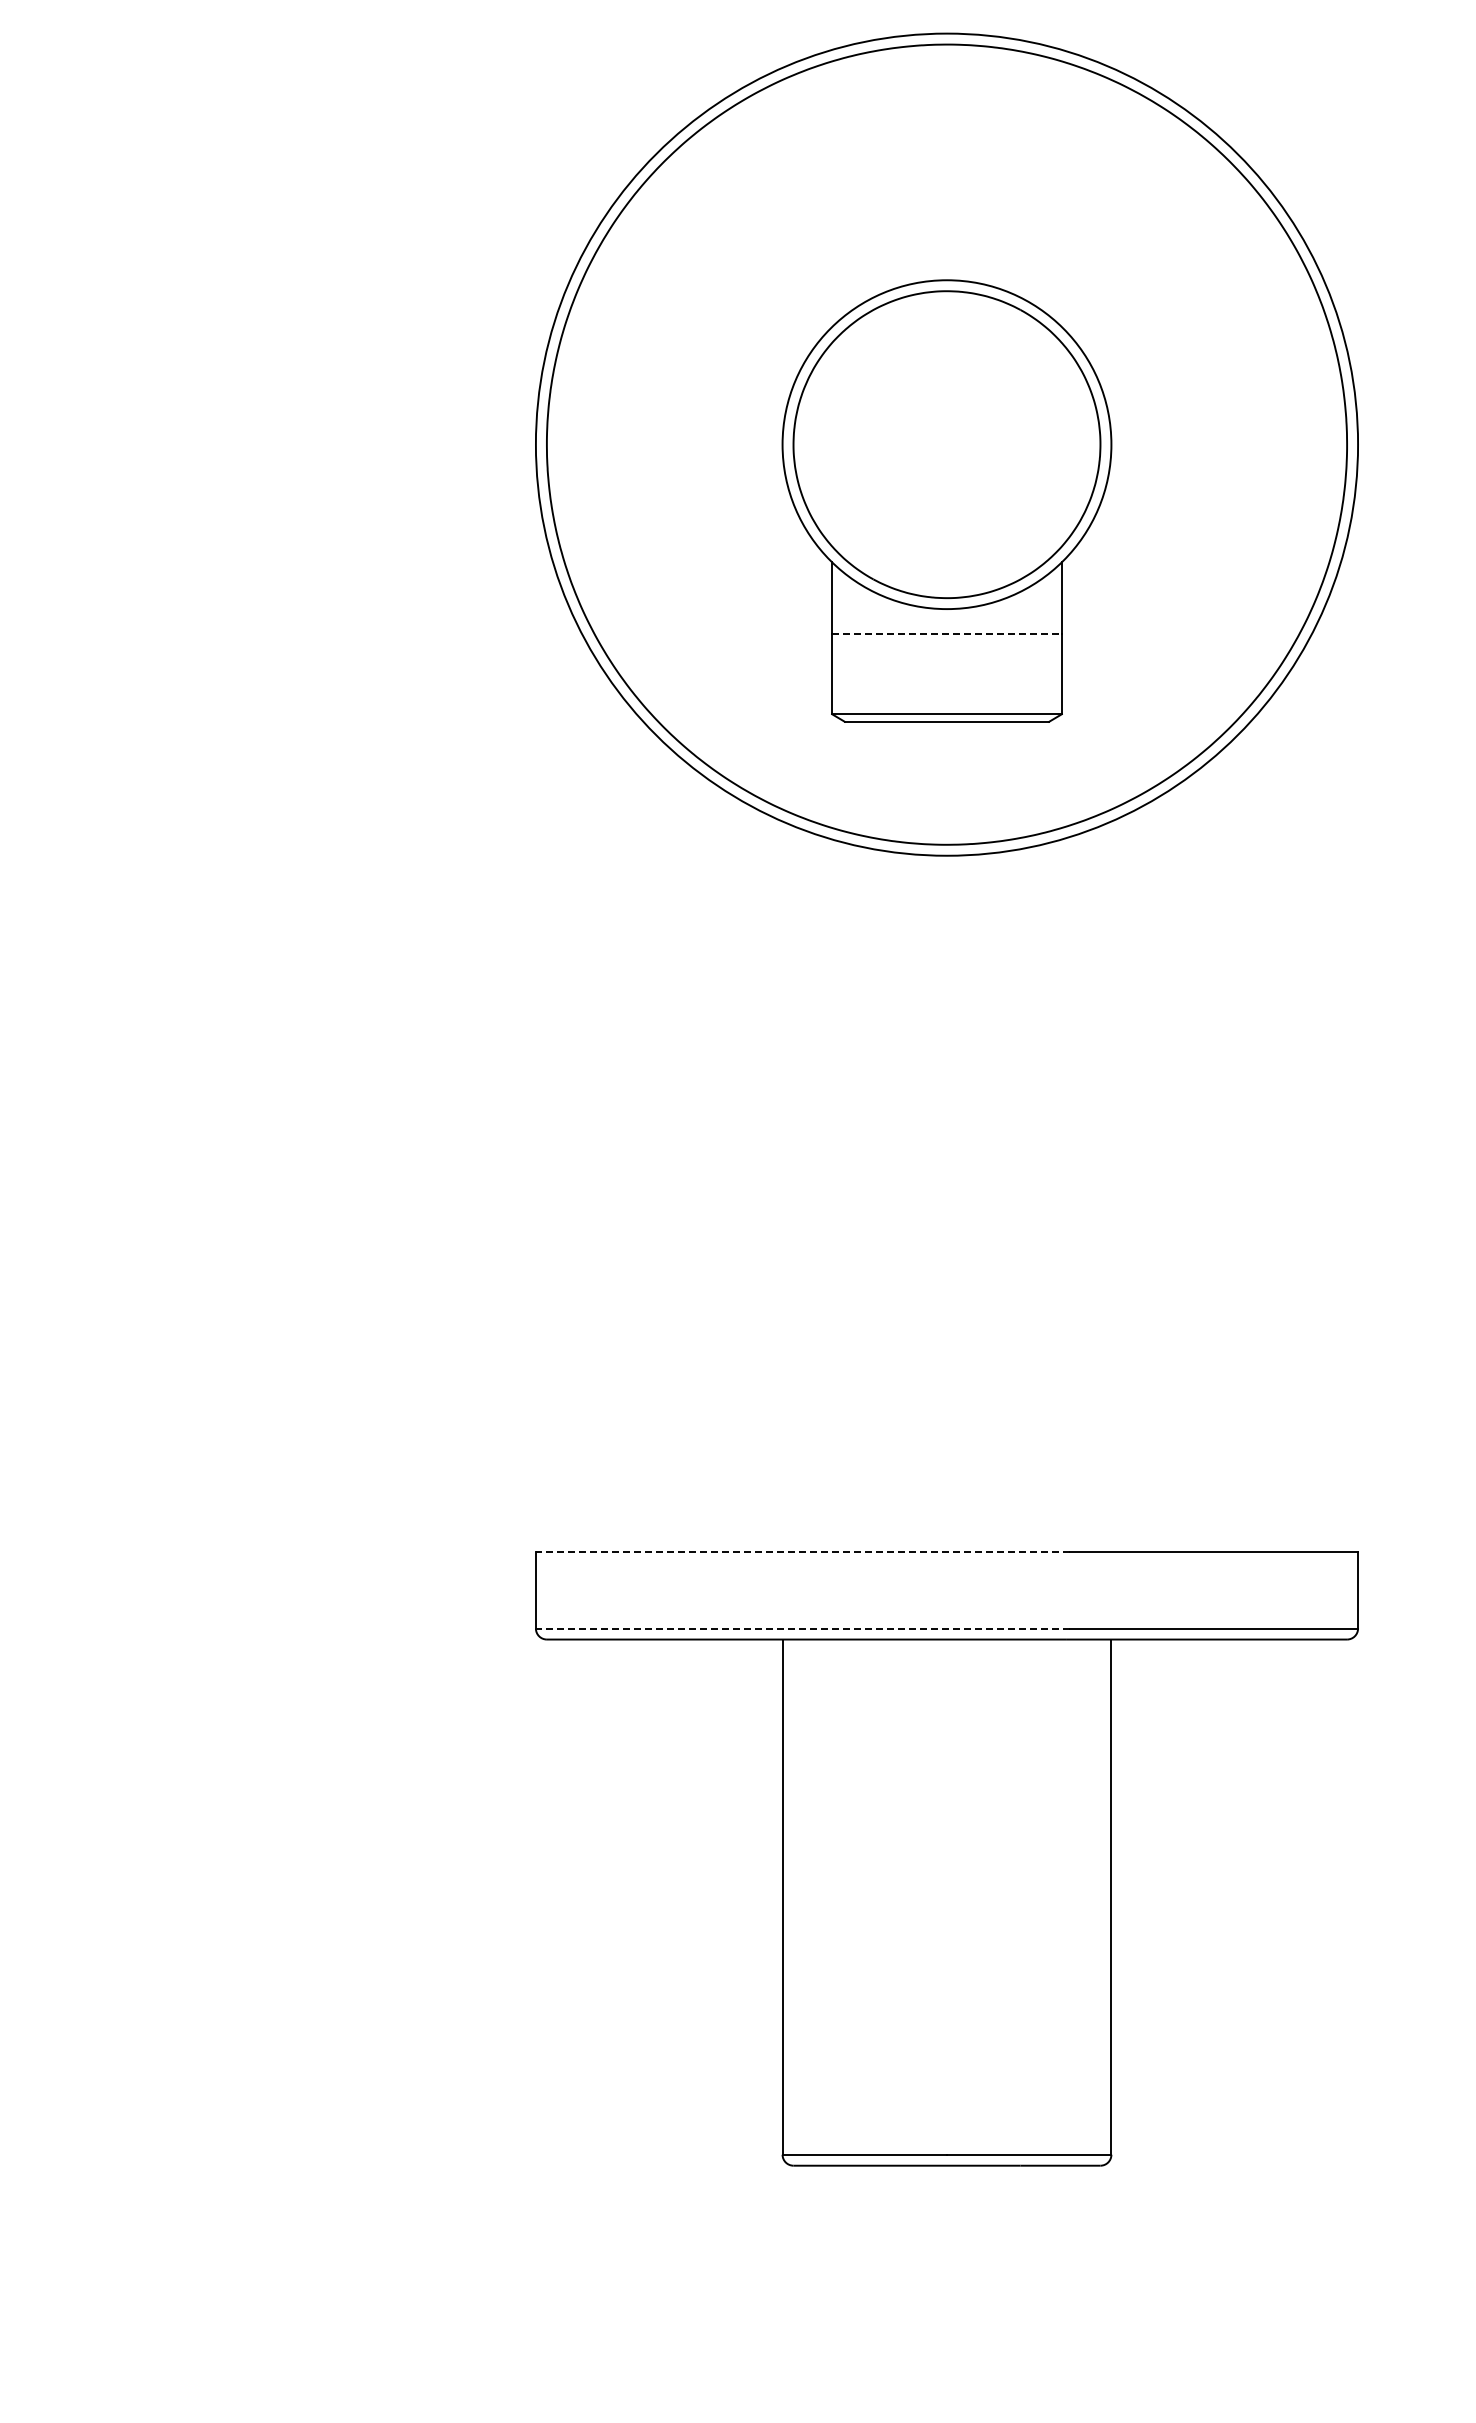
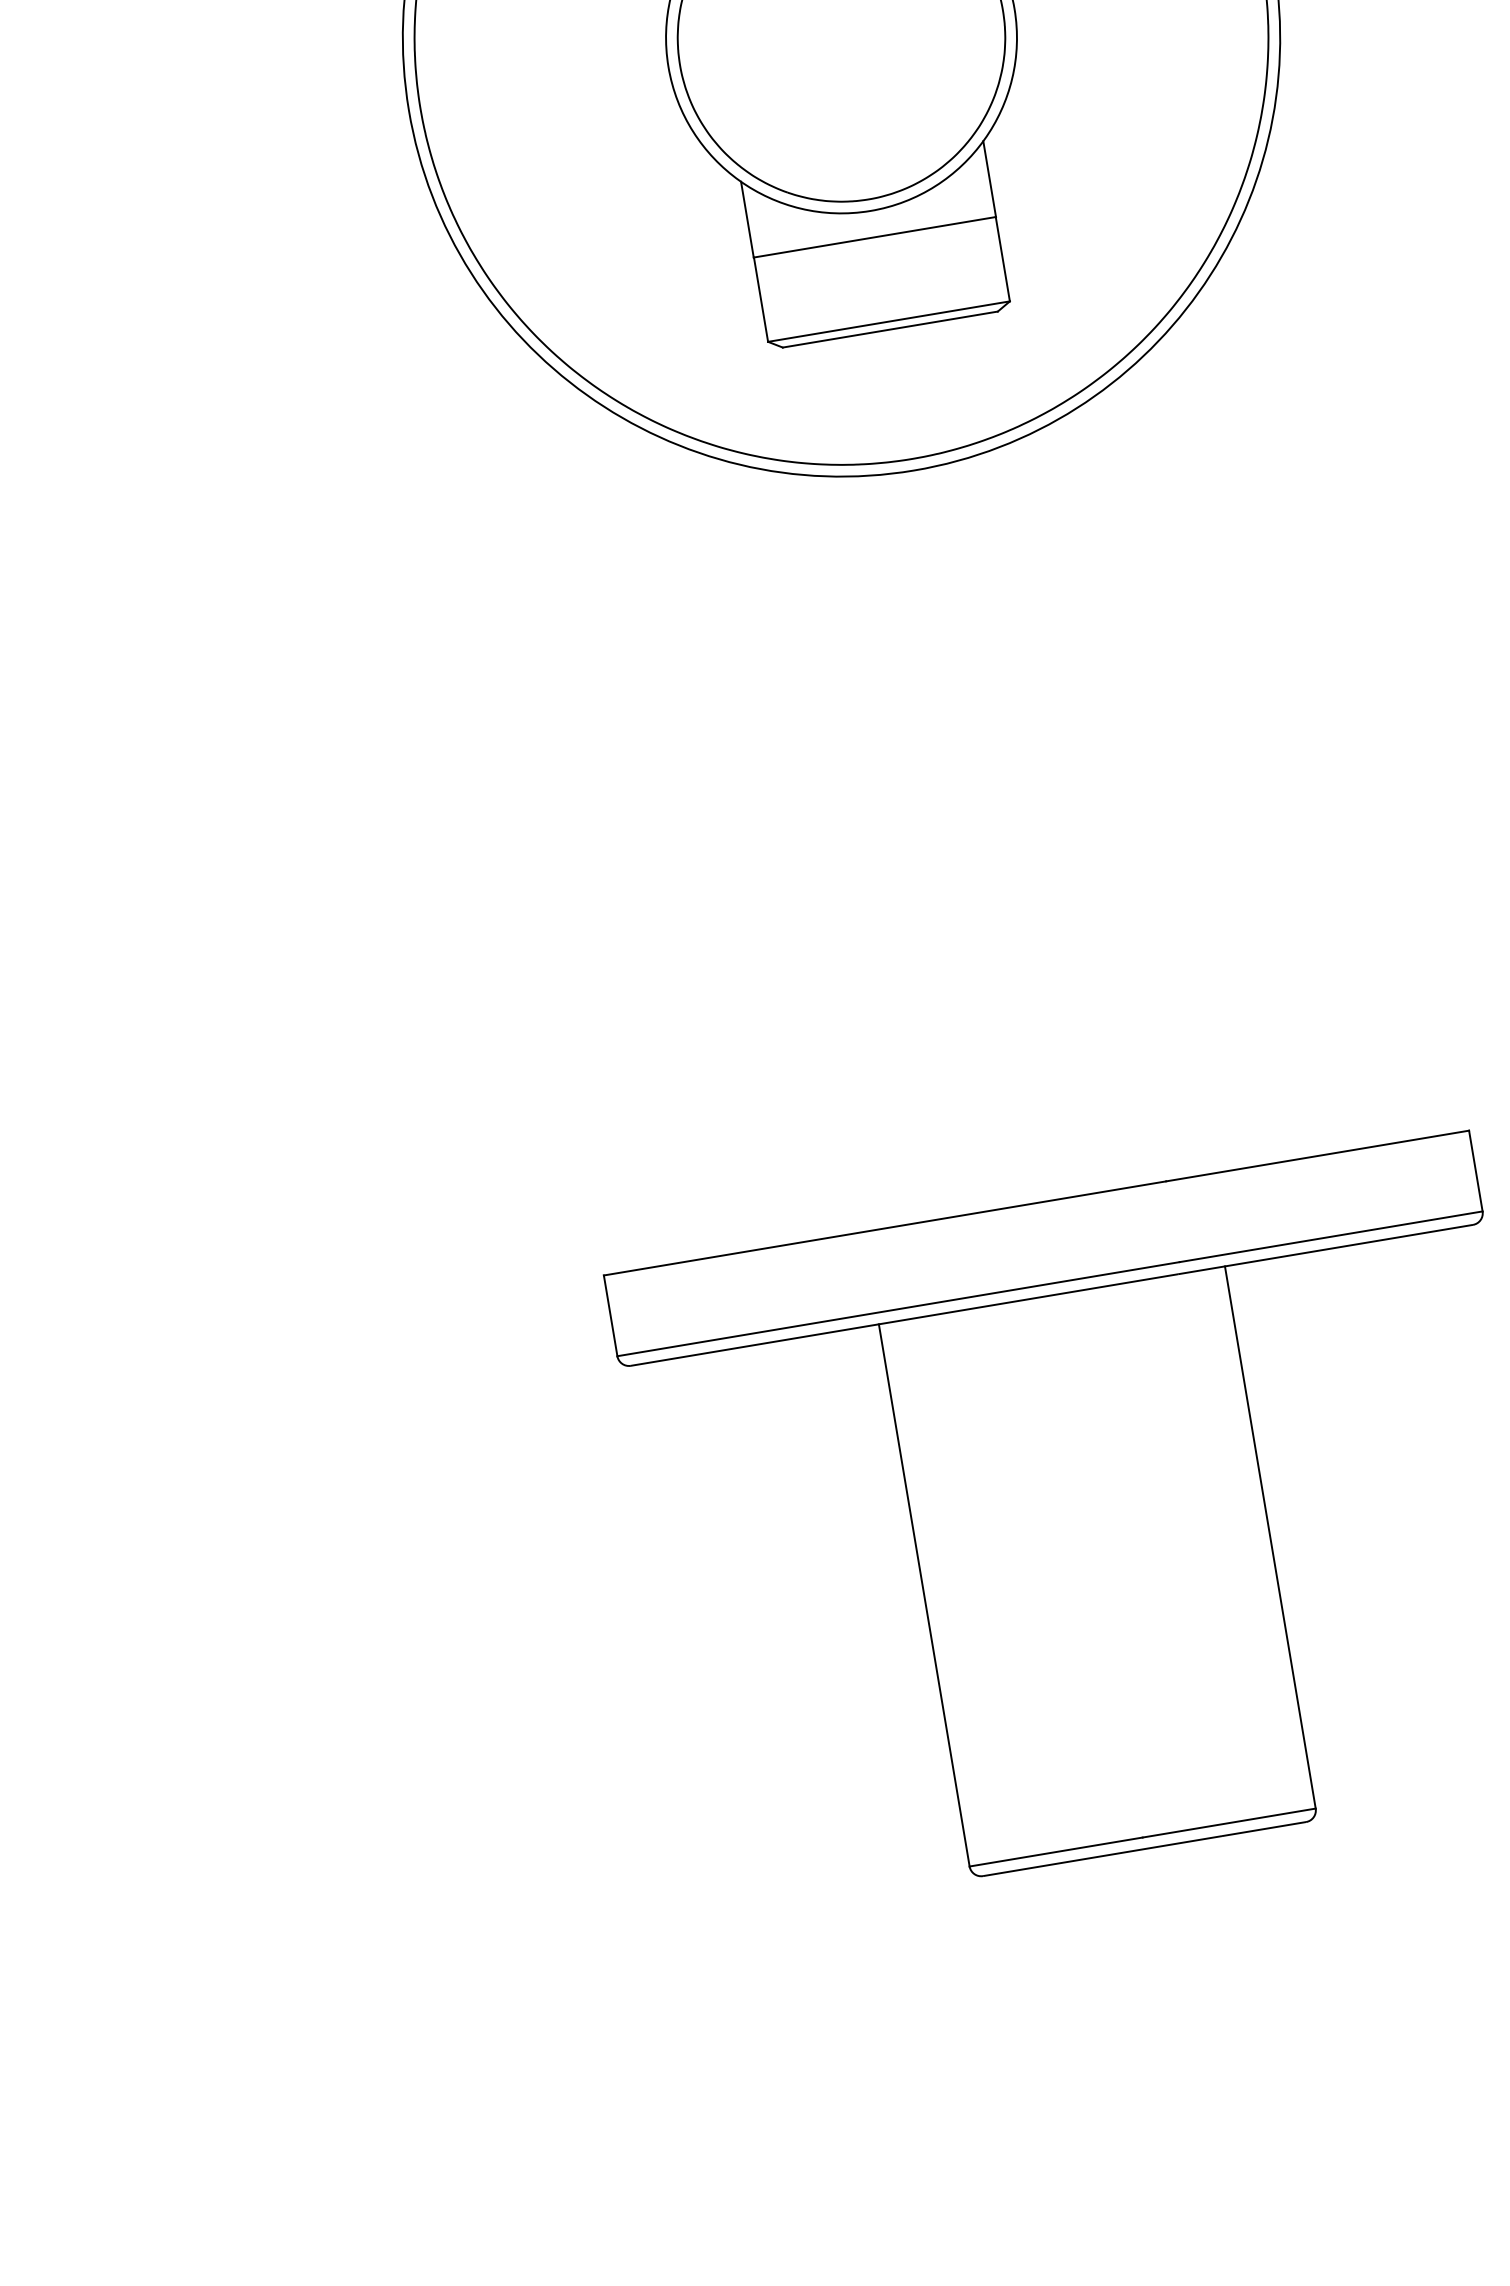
line: (947, 634) -> (875, 237), dashed -> solid
line: (802, 1551) -> (884, 1228), dashed -> solid
line: (802, 1628) -> (897, 1309), dashed -> solid

